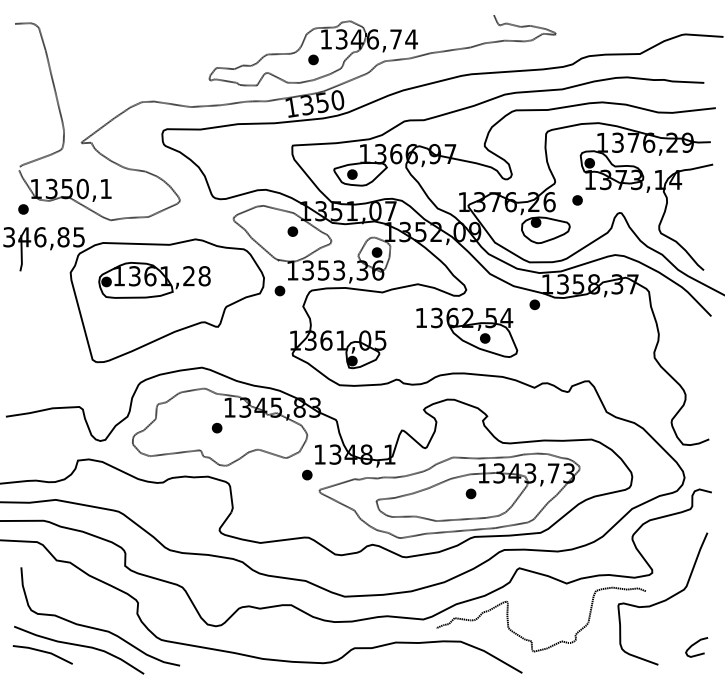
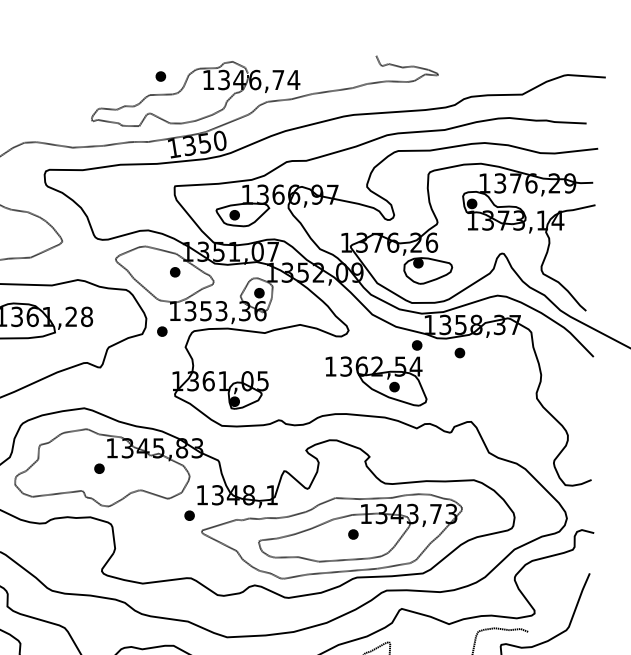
part: (313, 59) -> (160, 76), moved
part: (577, 200) -> (459, 353), moved
part: (467, 332) -> (376, 381), moved

